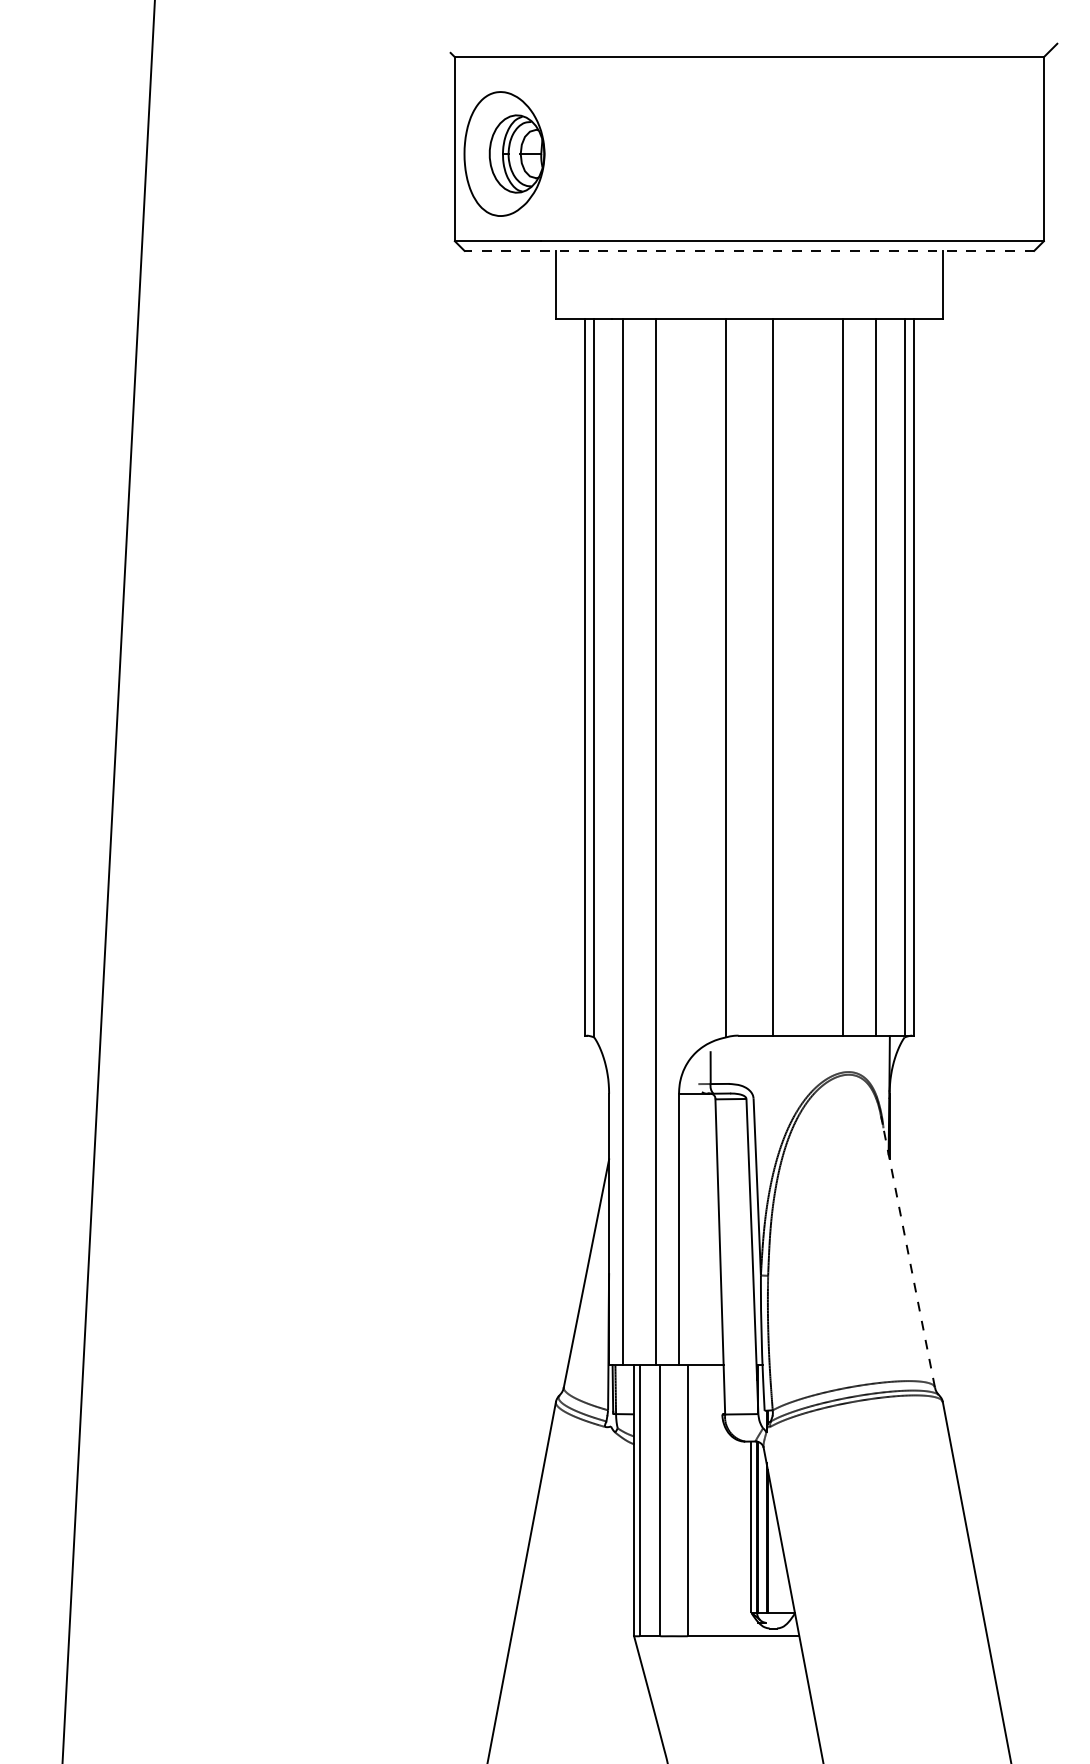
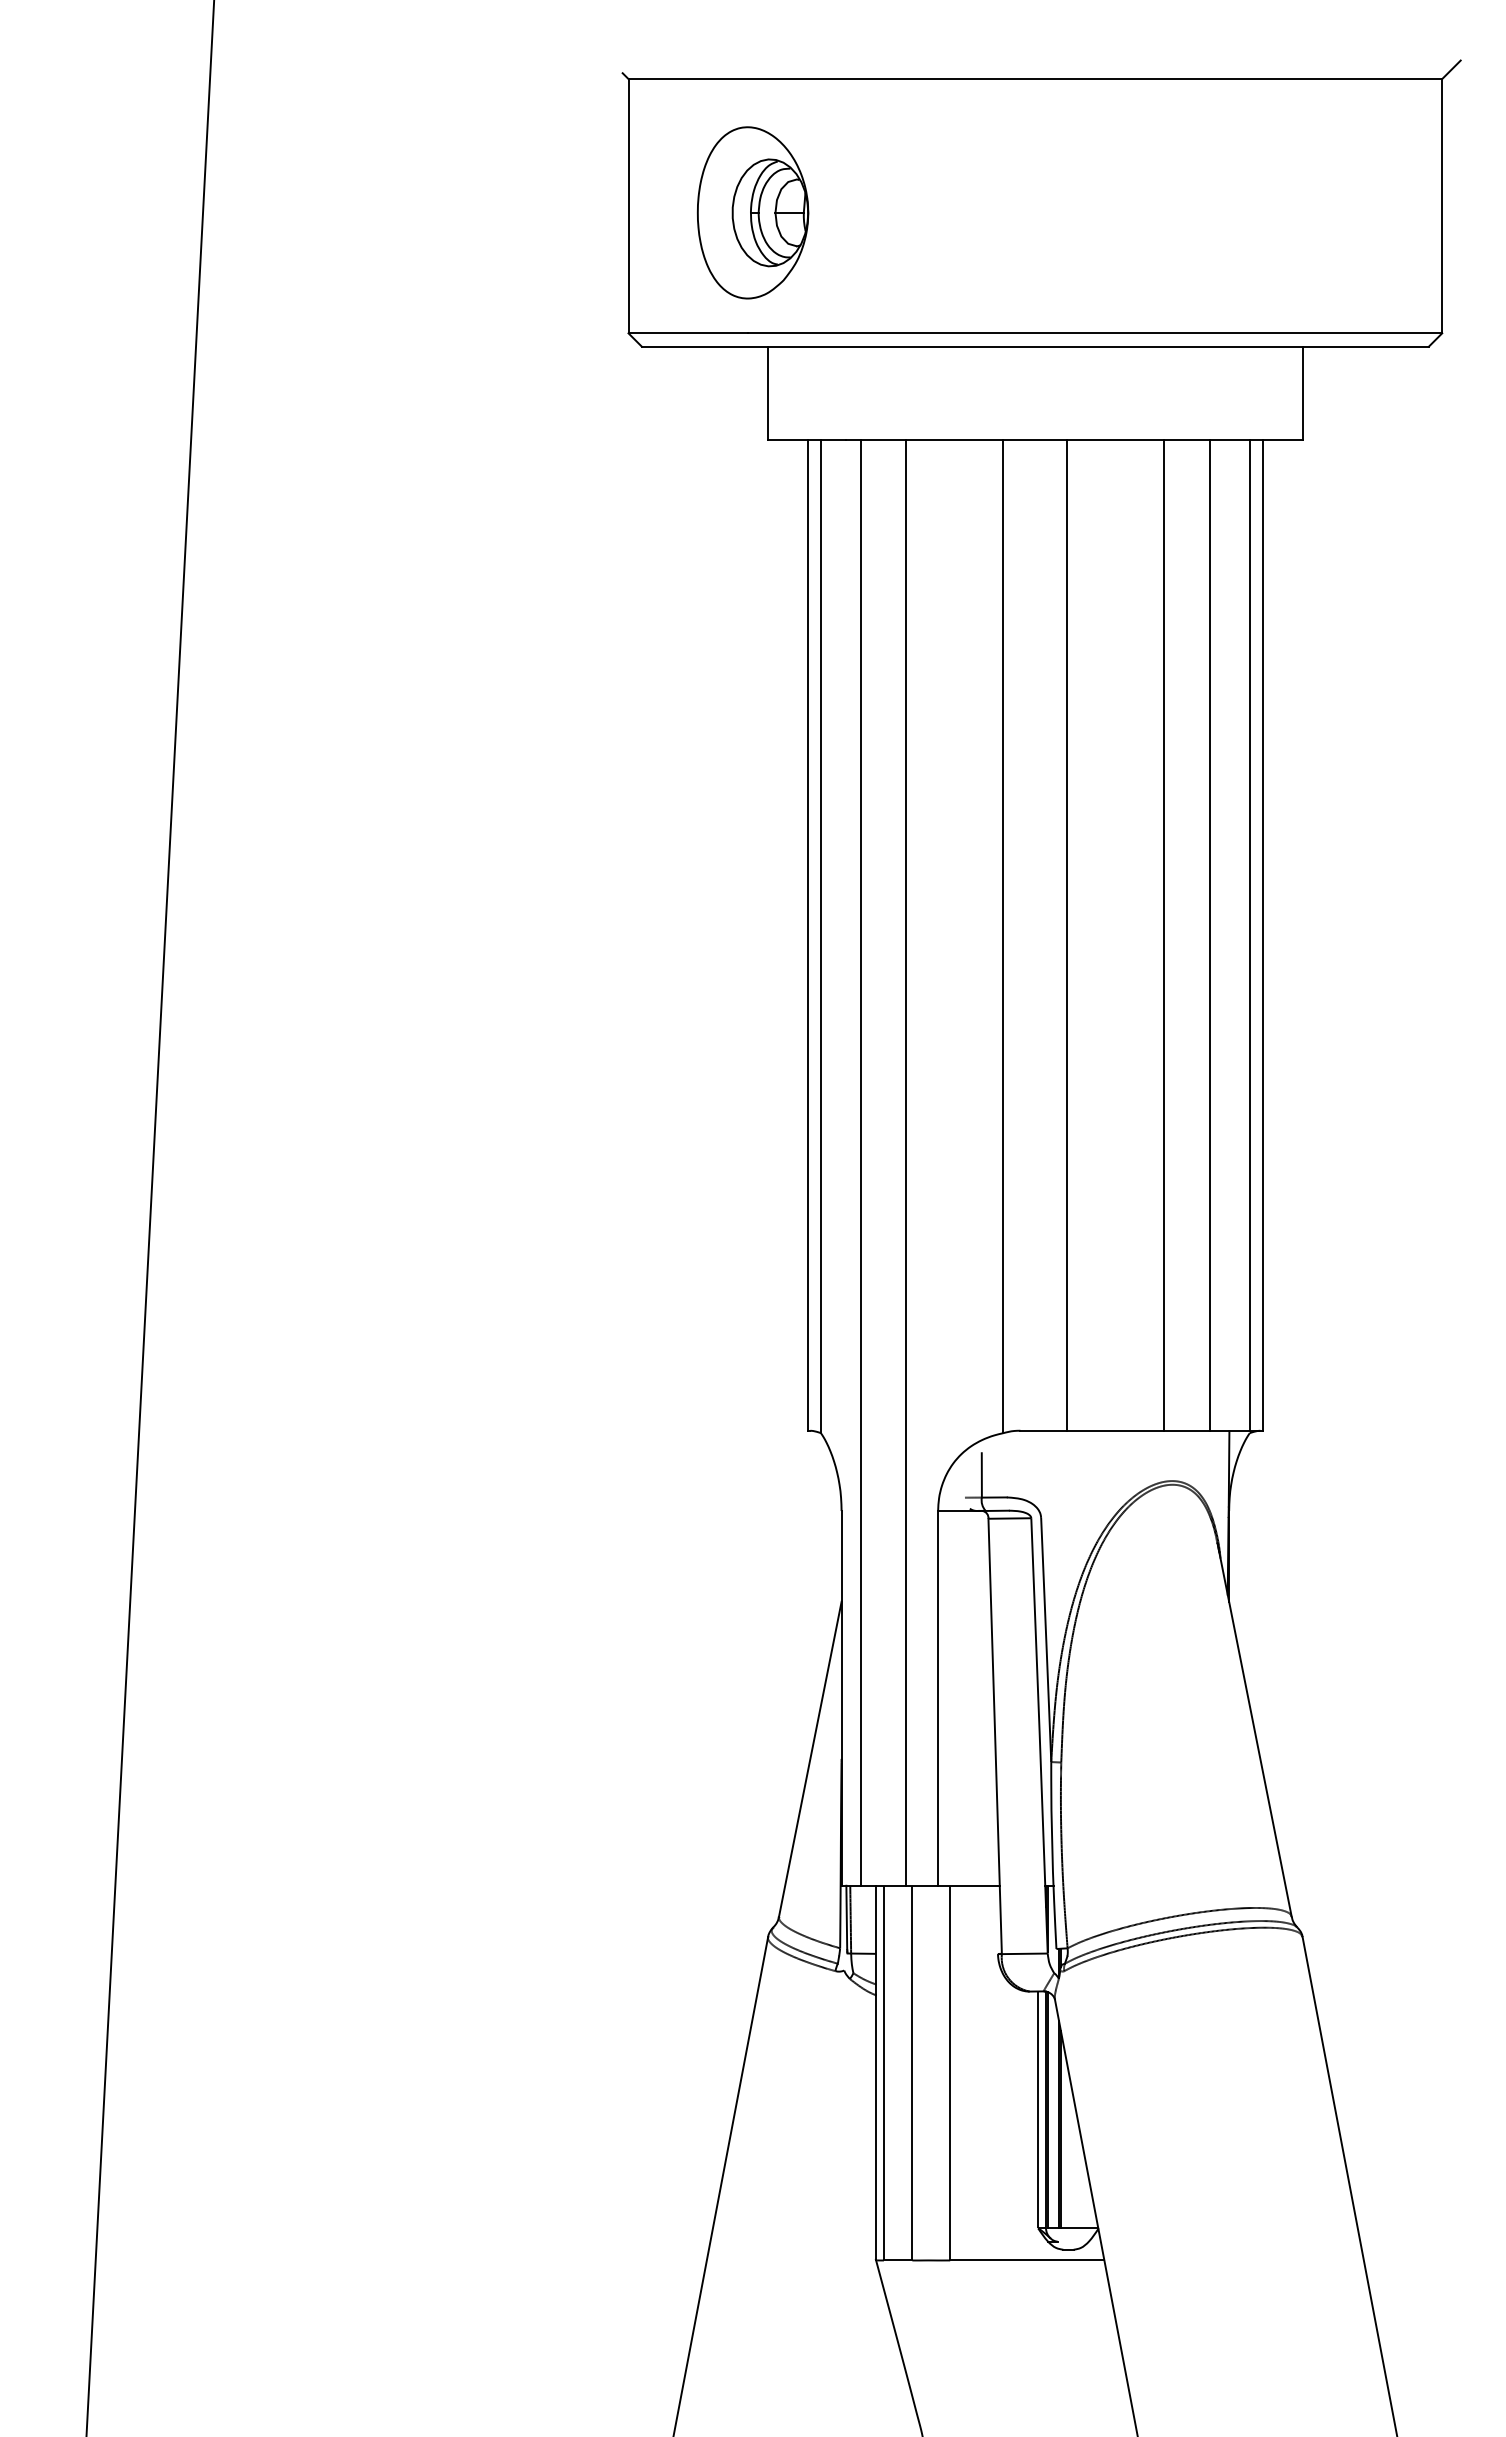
part: (504, 153) -> (752, 212), moved
line: (748, 250) -> (1034, 346), dashed -> solid
line: (908, 1251) -> (1254, 1729), dashed -> solid

